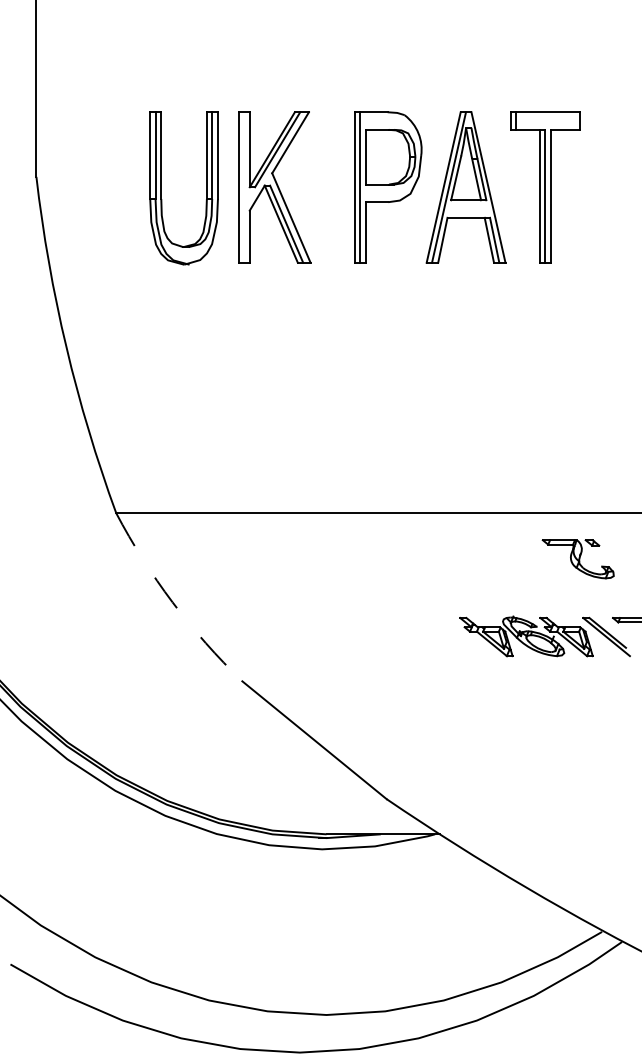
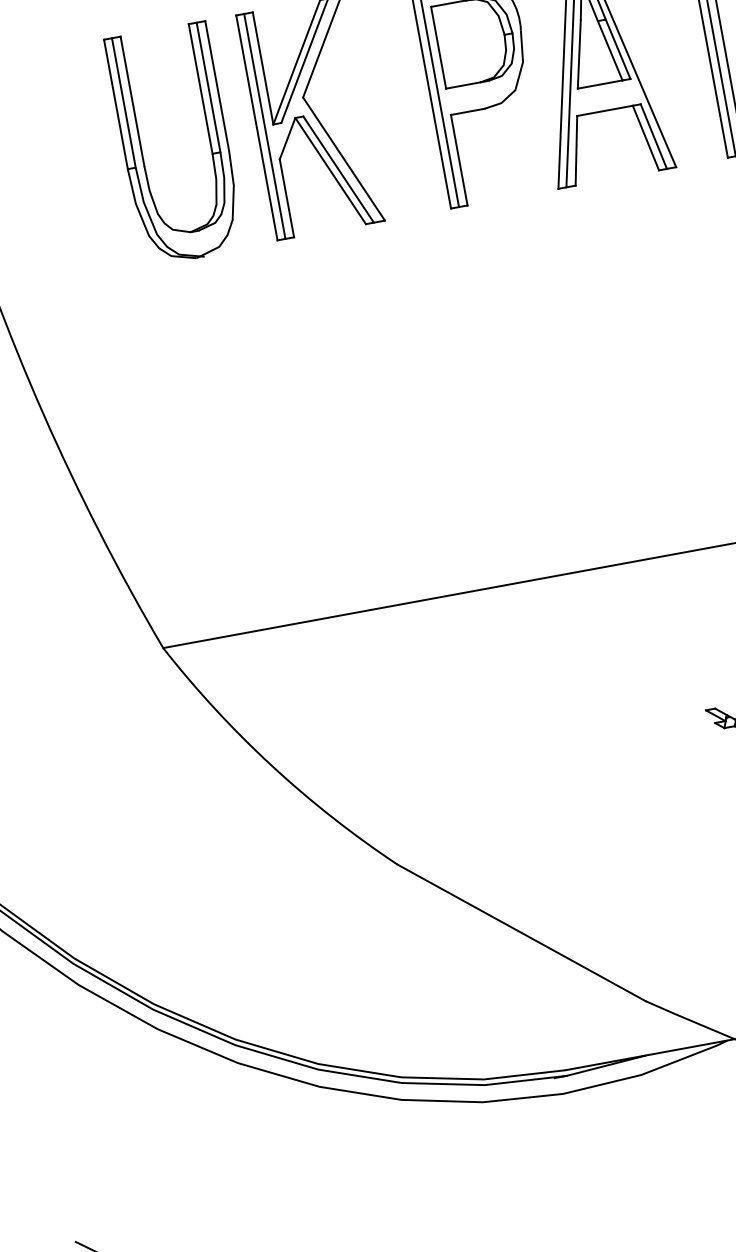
line: (244, 187) -> (265, 126), added
arc: (172, 602) -> (271, 766), dashed -> solid

